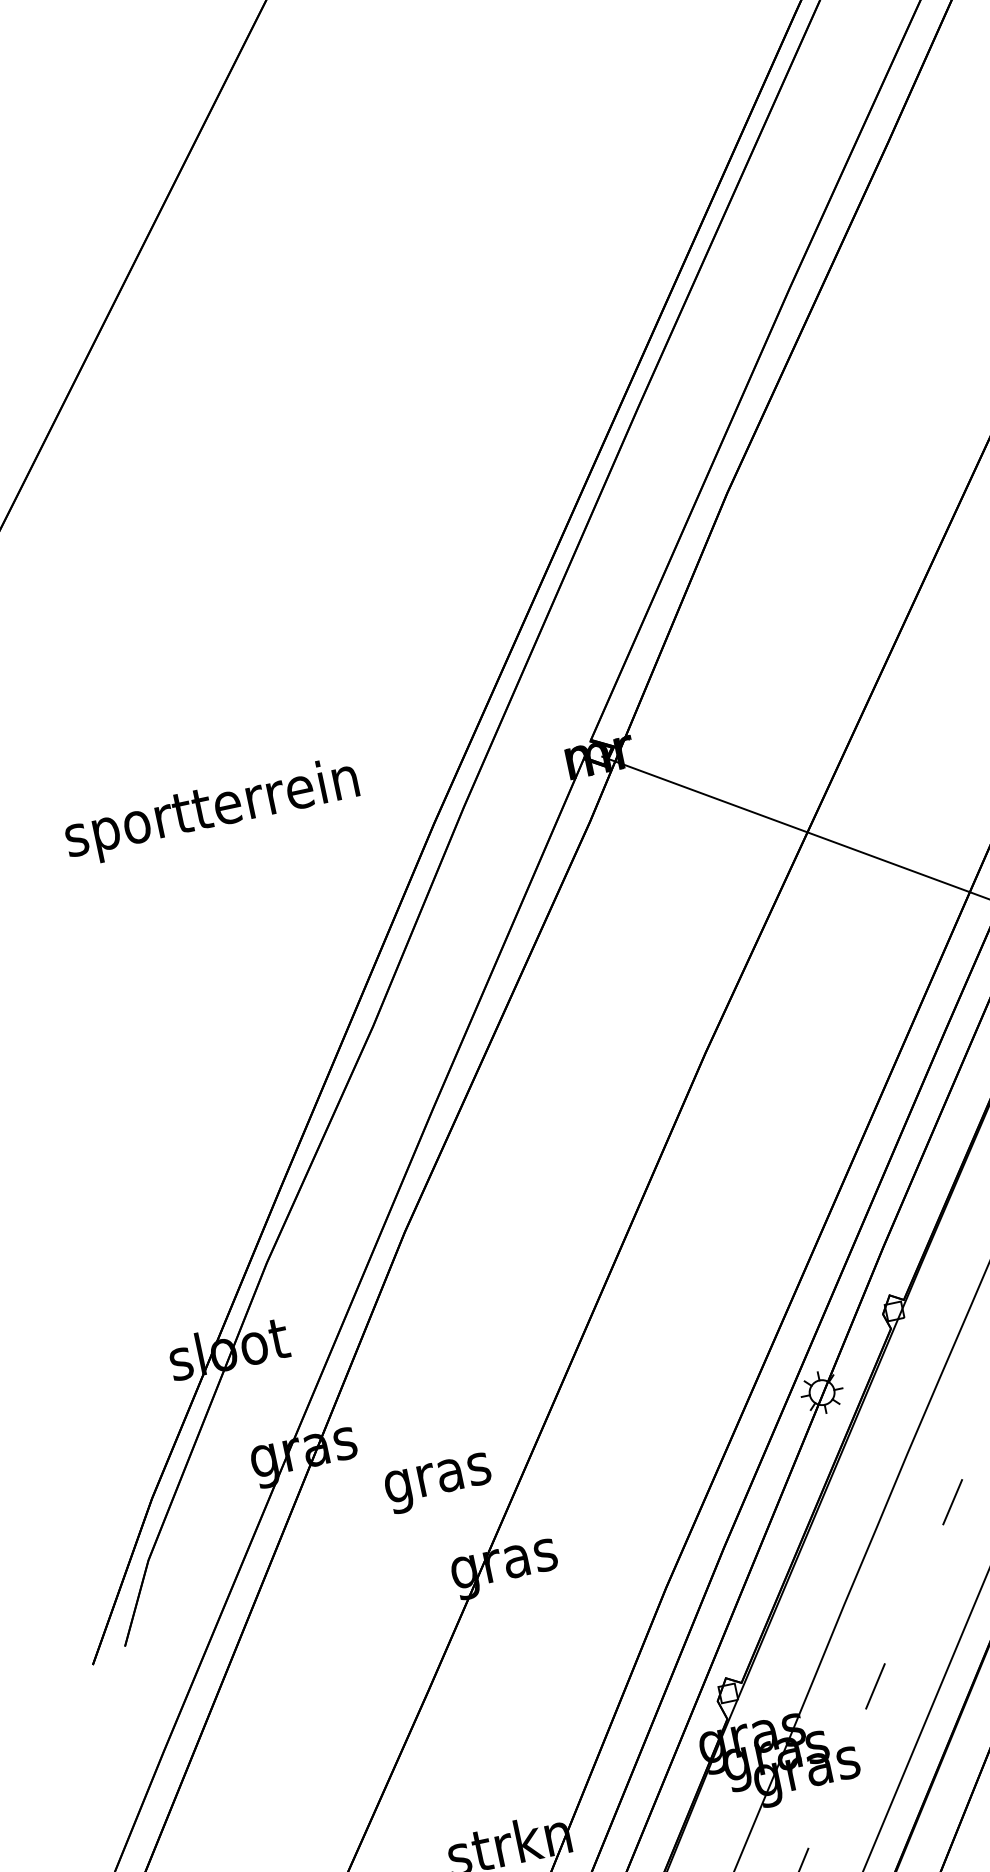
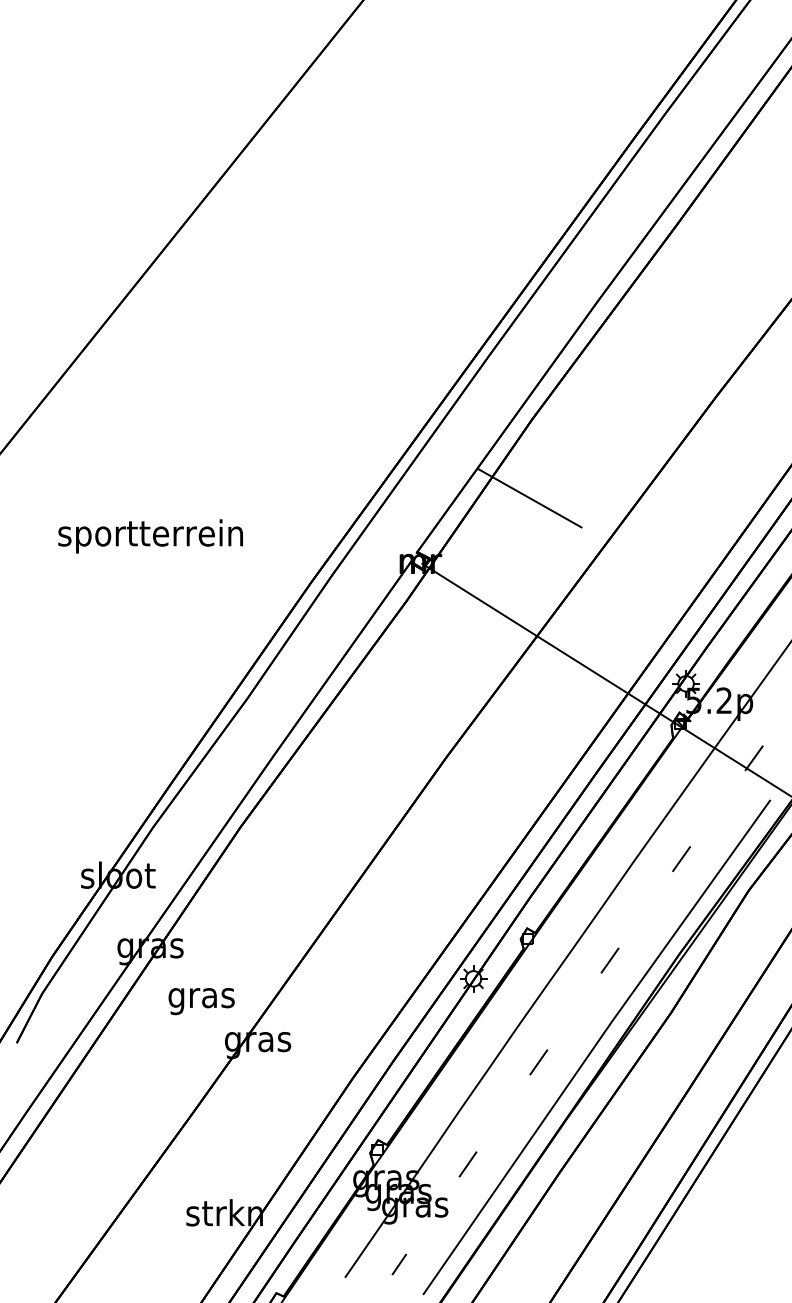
line: (749, 616) -> (529, 497), added
text: (211, 811) -> (150, 536), moved
text: (438, 1483) -> (201, 1001), moved

